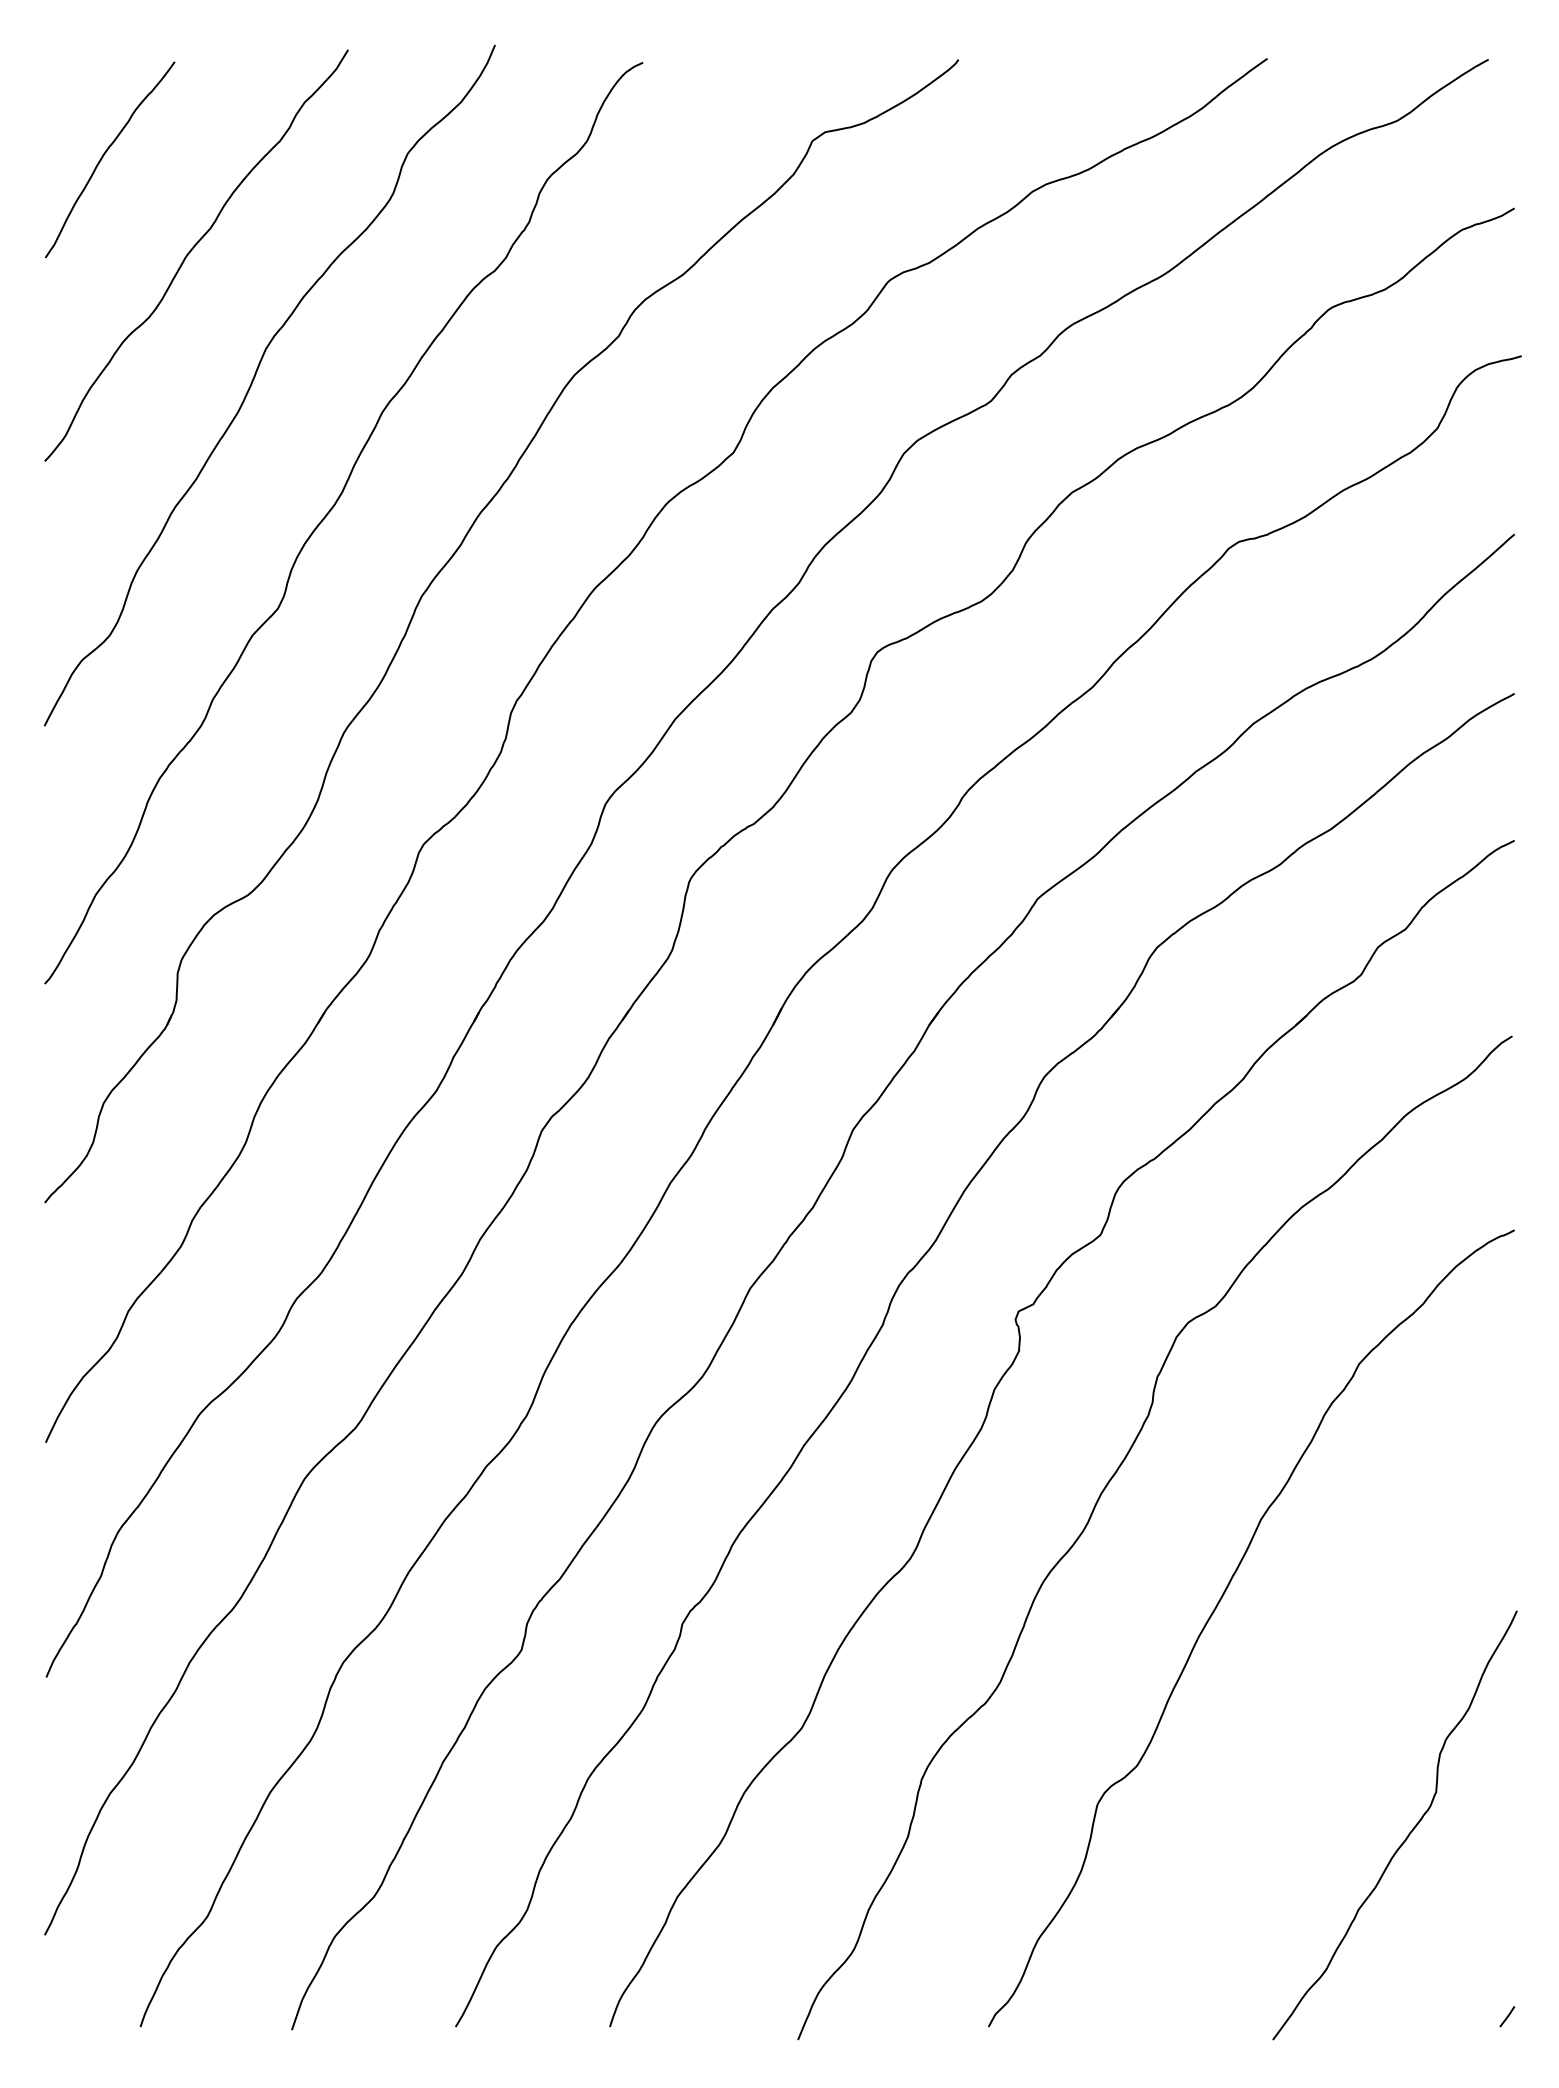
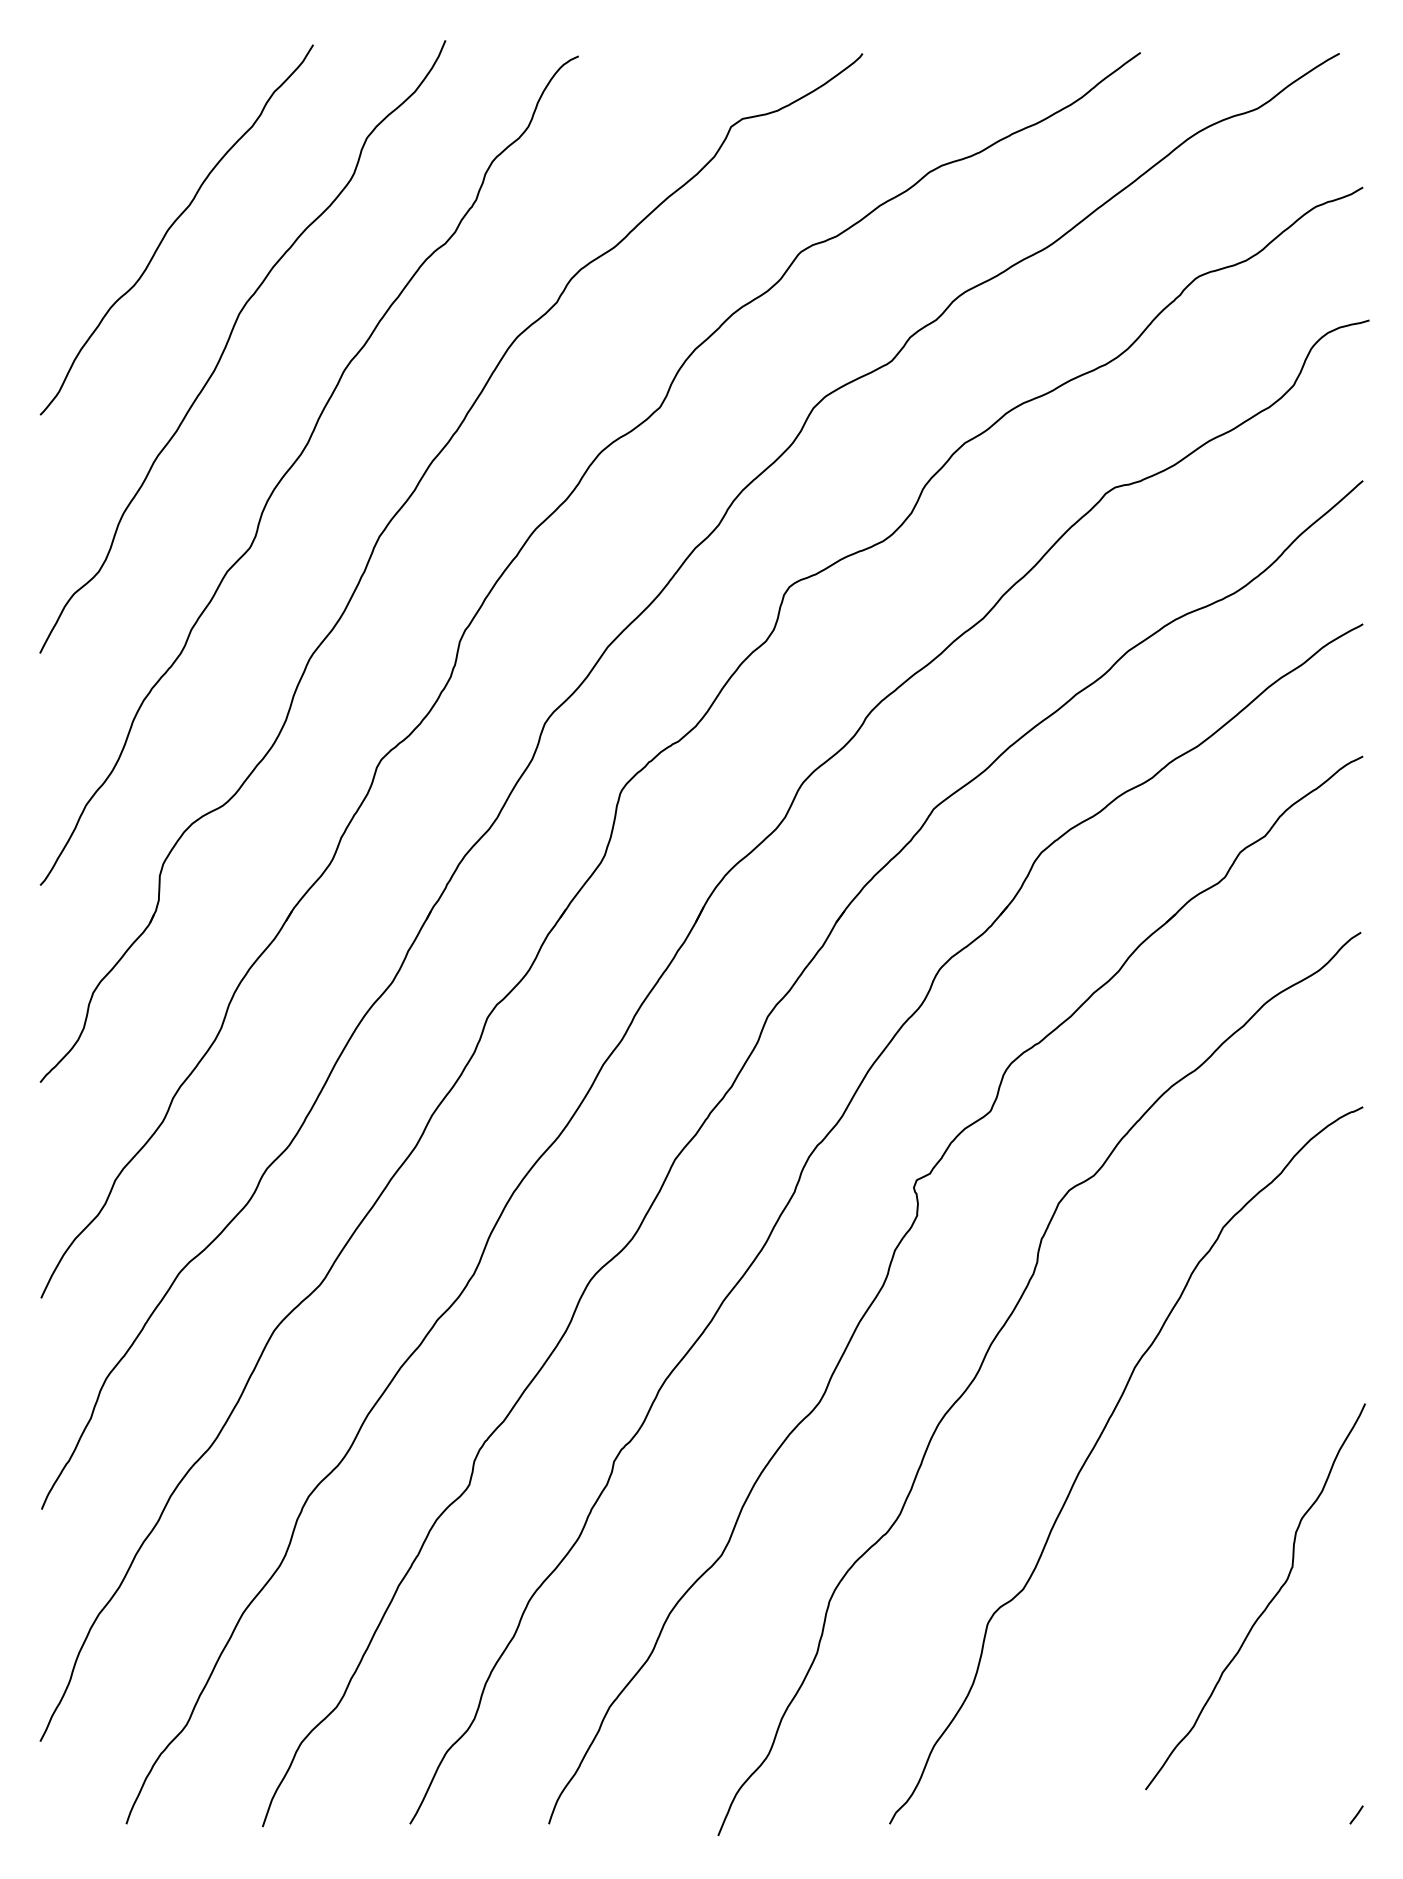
curve: (105, 155) -> (94, 139), removed
curve: (1407, 1835) -> (1266, 1605), moved

